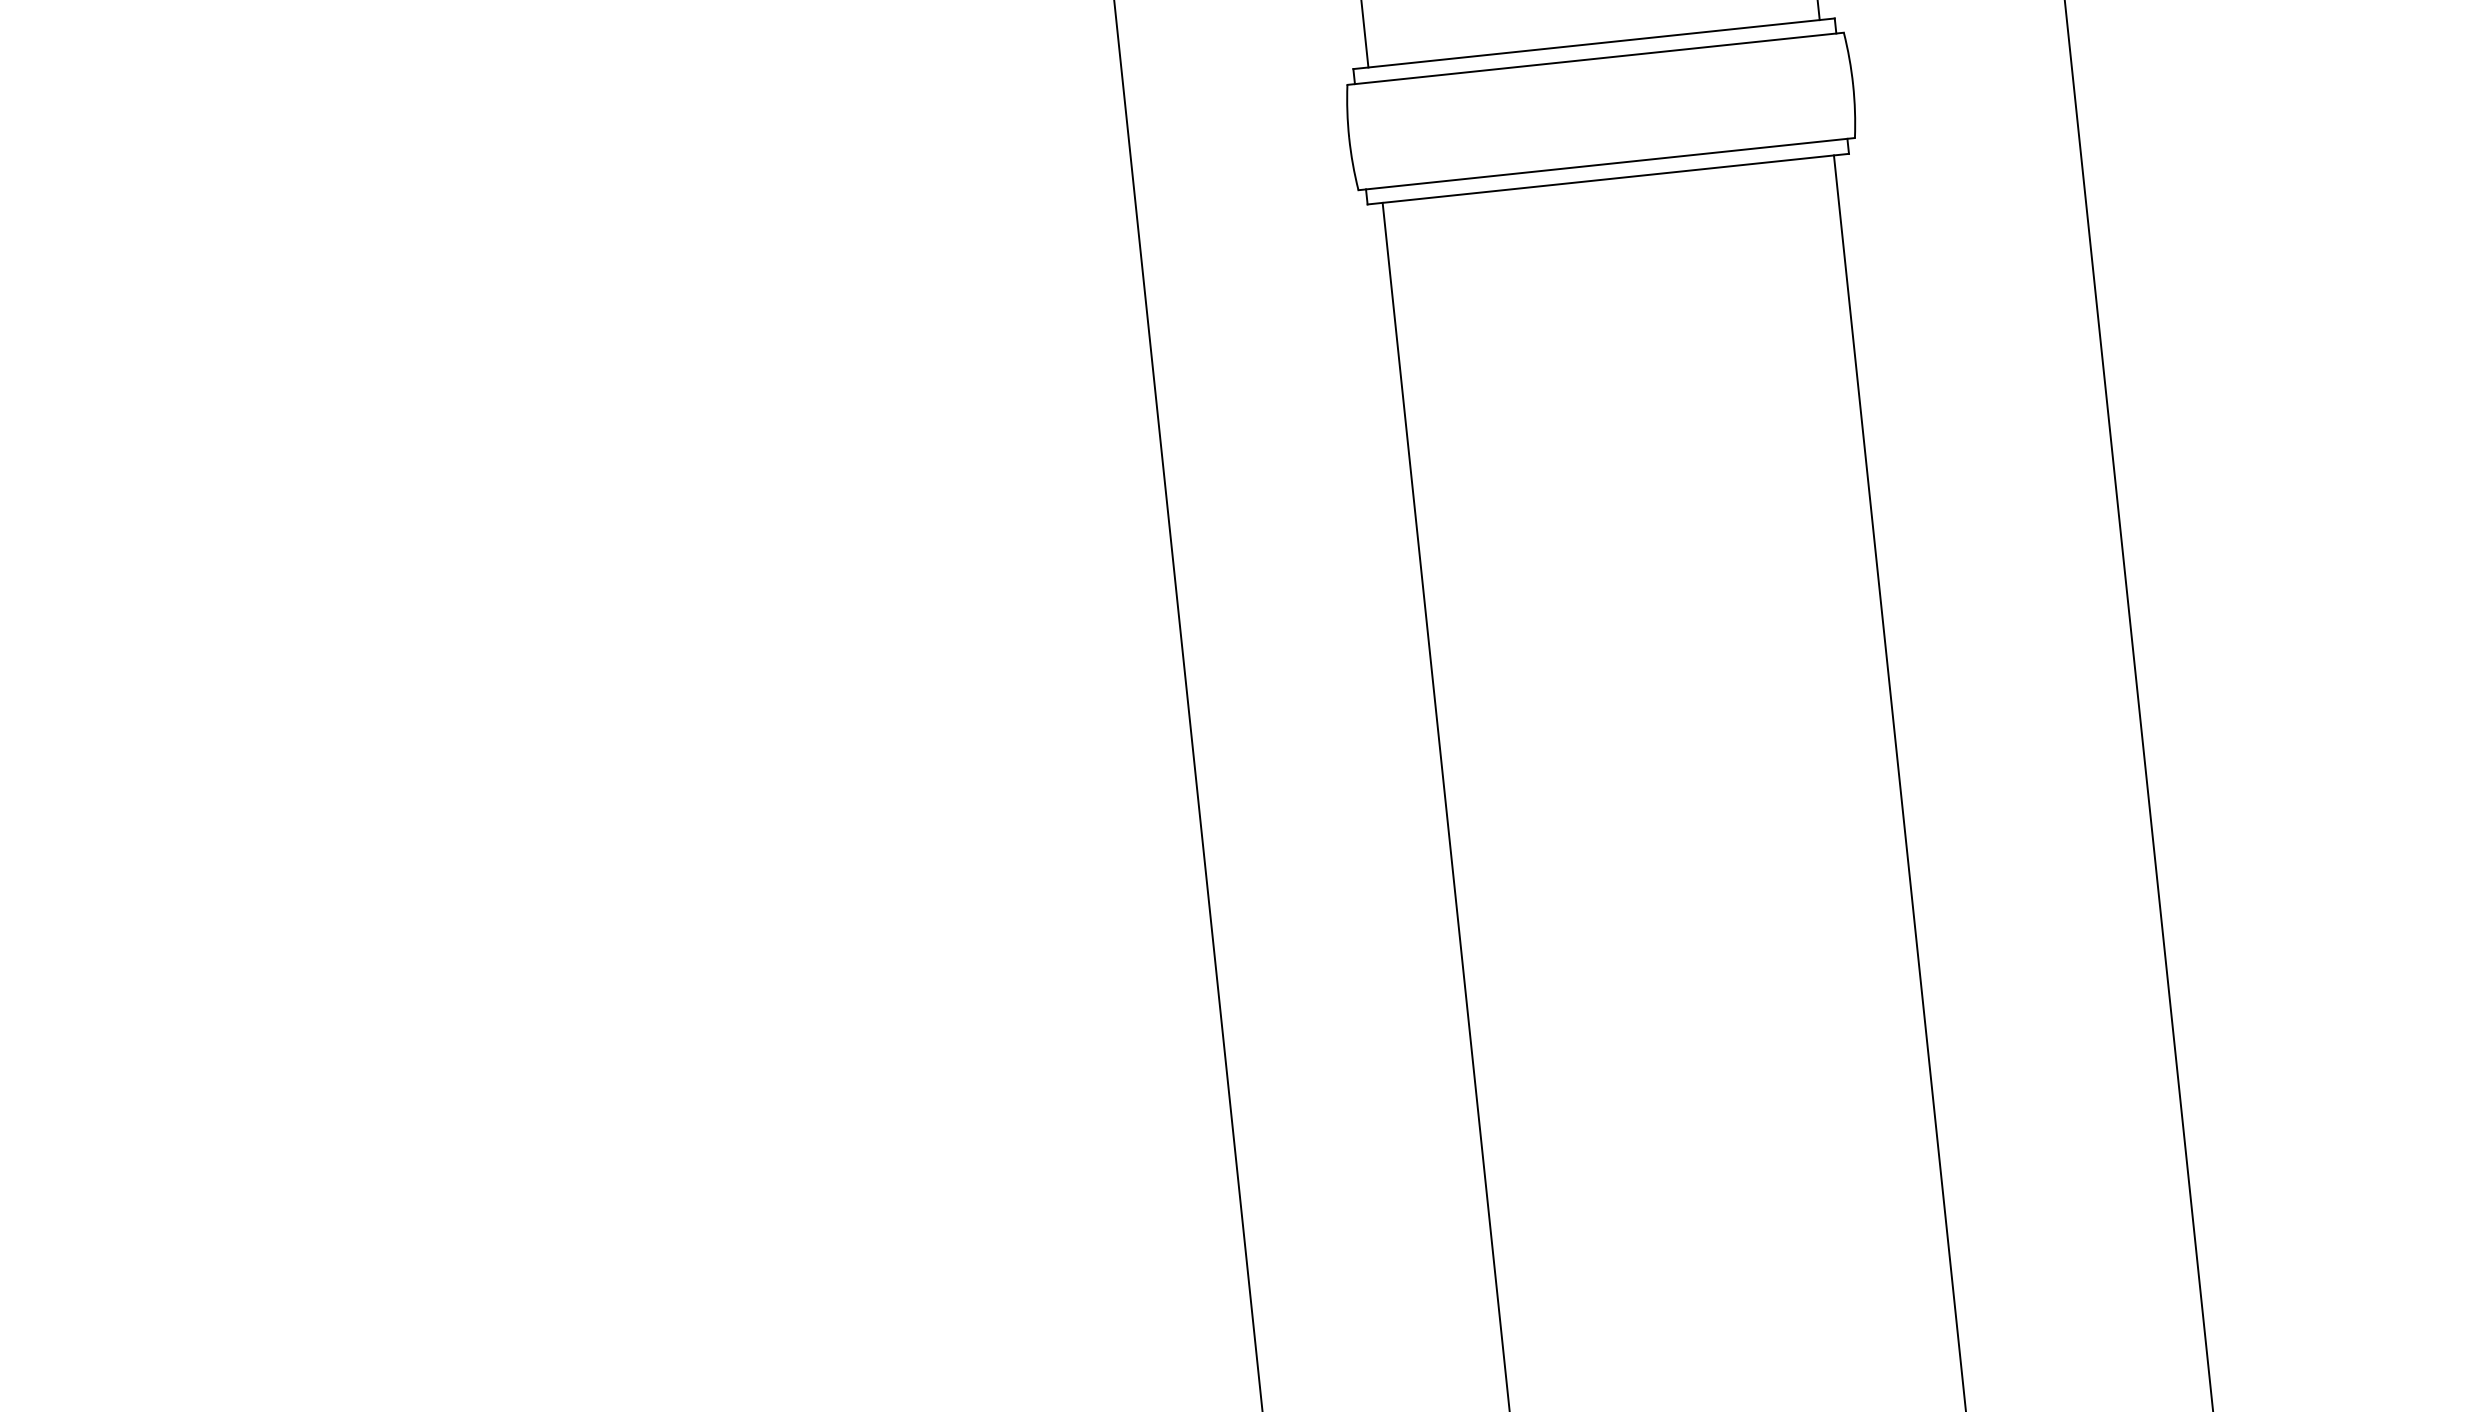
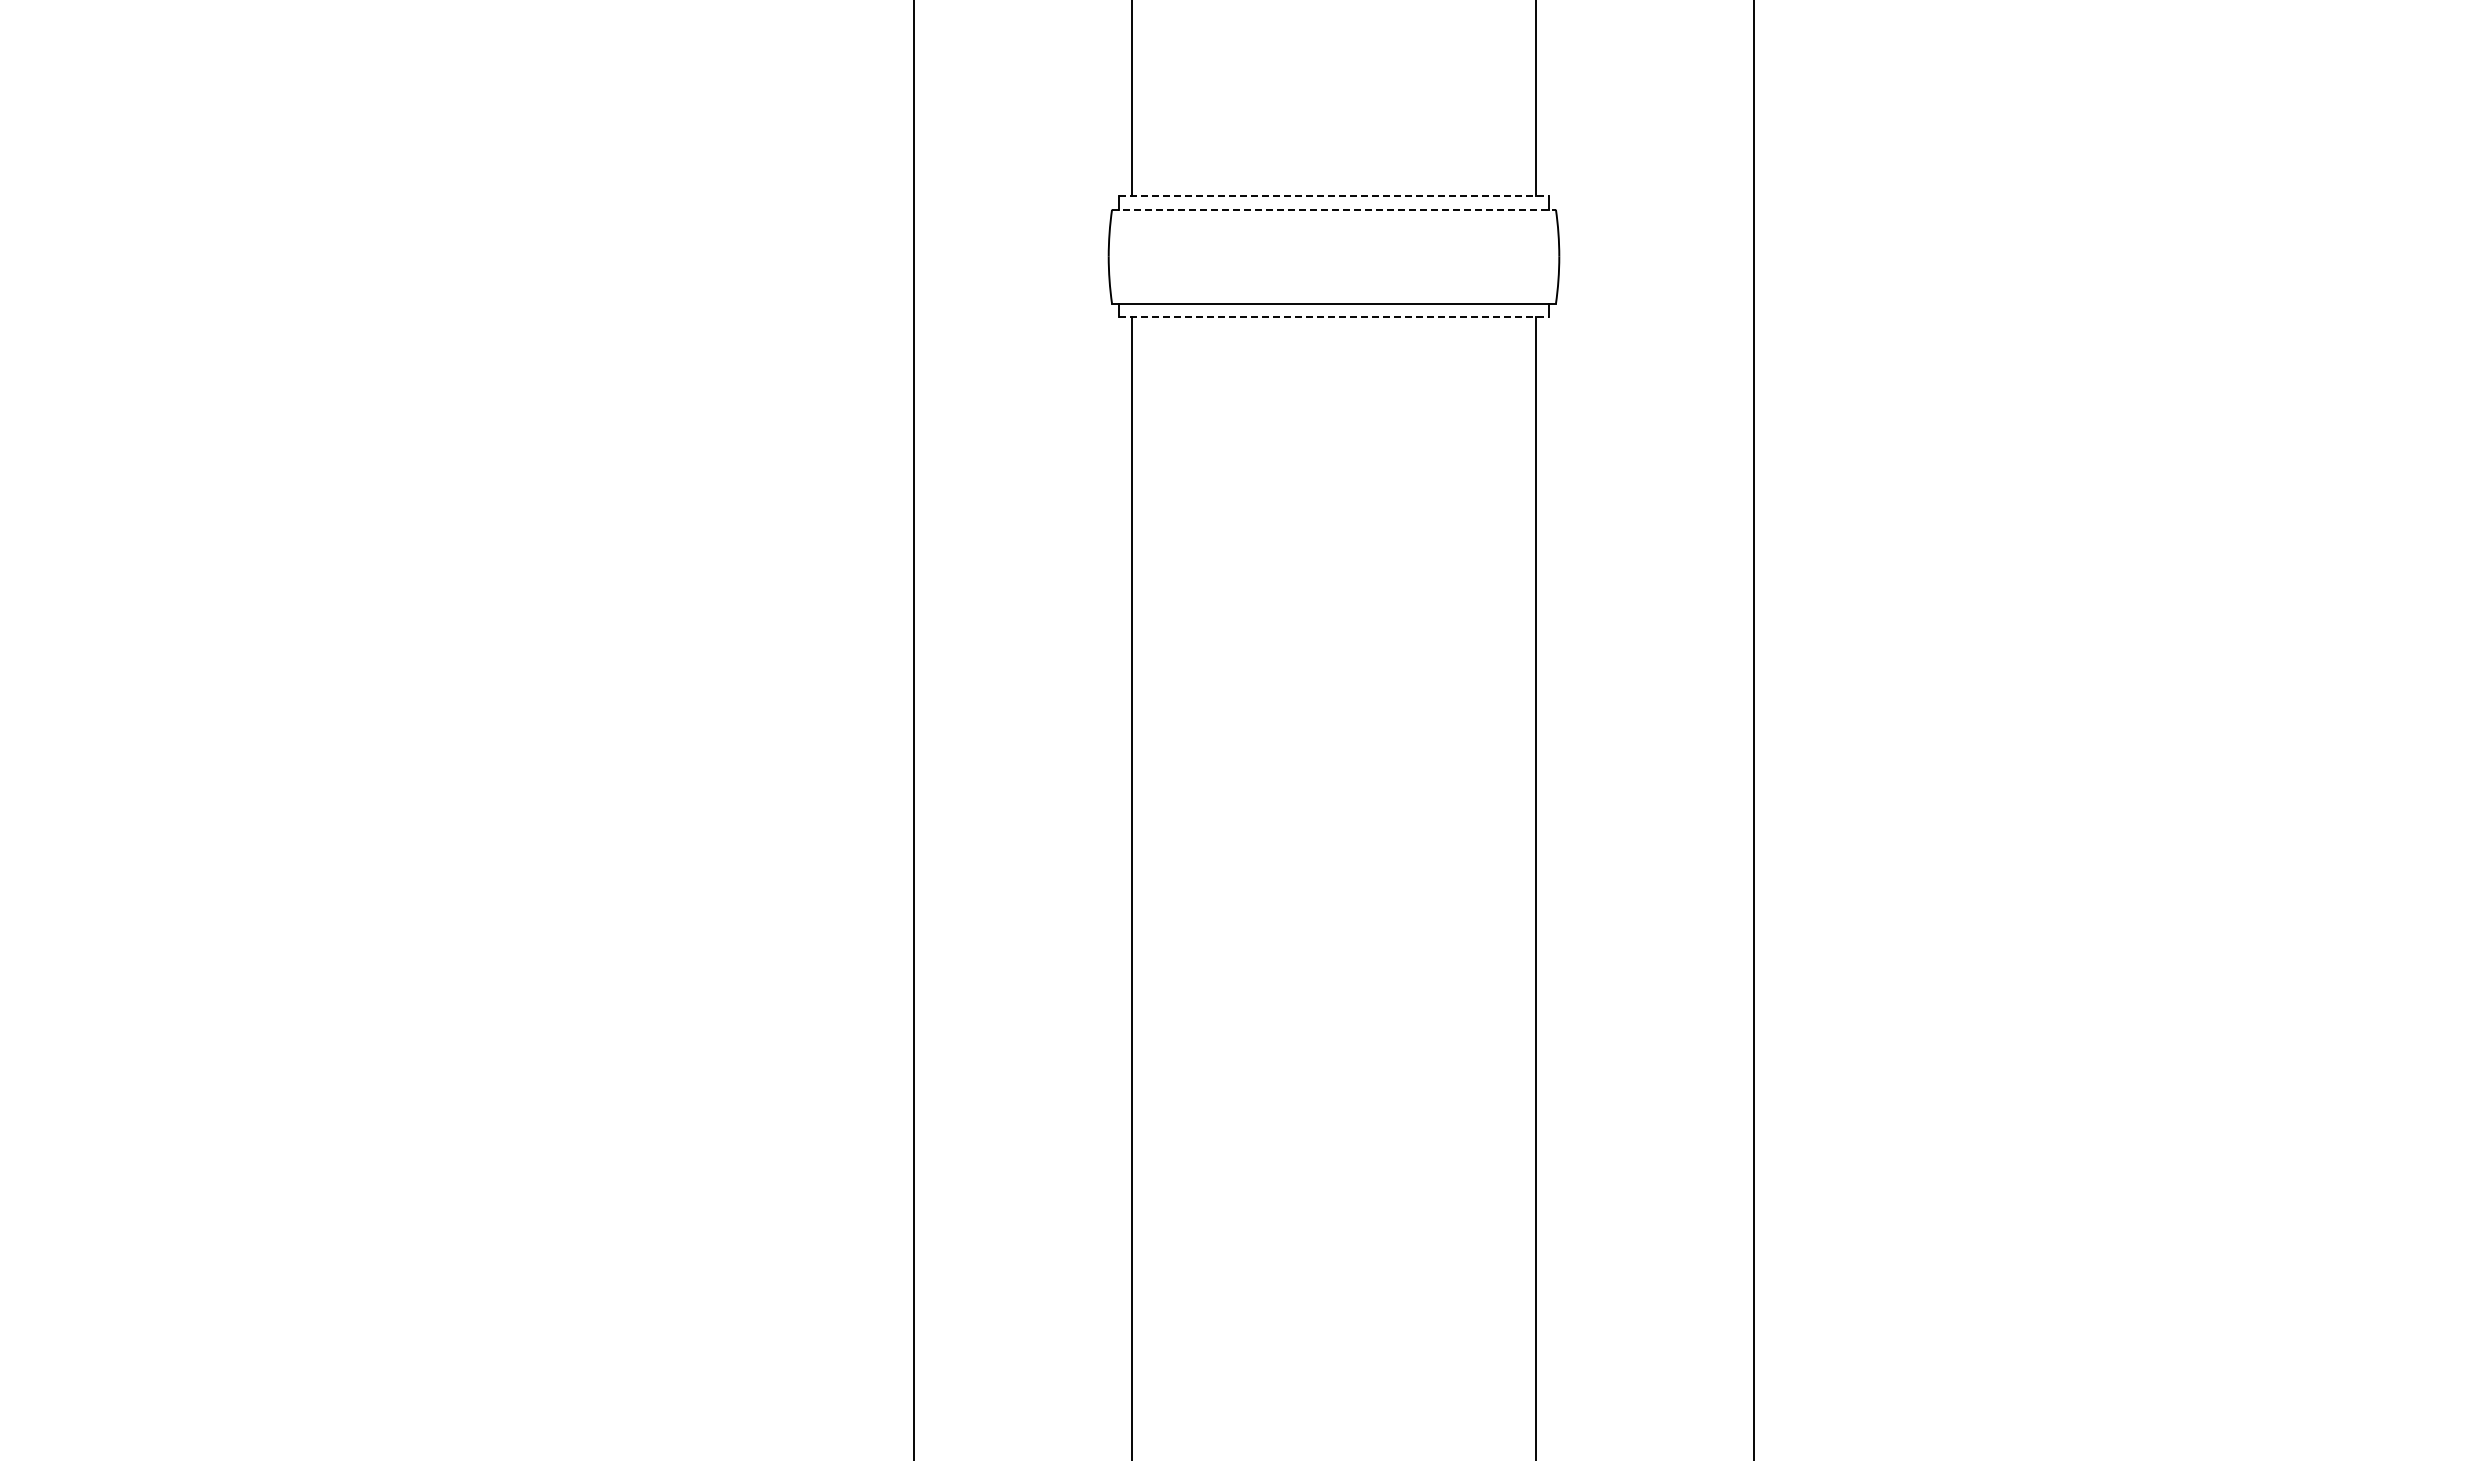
line: (1594, 44) -> (1334, 196), solid -> dashed
line: (1596, 58) -> (1334, 209), solid -> dashed
line: (1608, 179) -> (1334, 317), solid -> dashed

